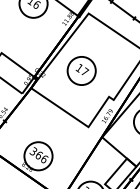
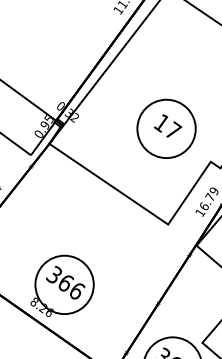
part: (81, 70) -> (166, 127), moved

